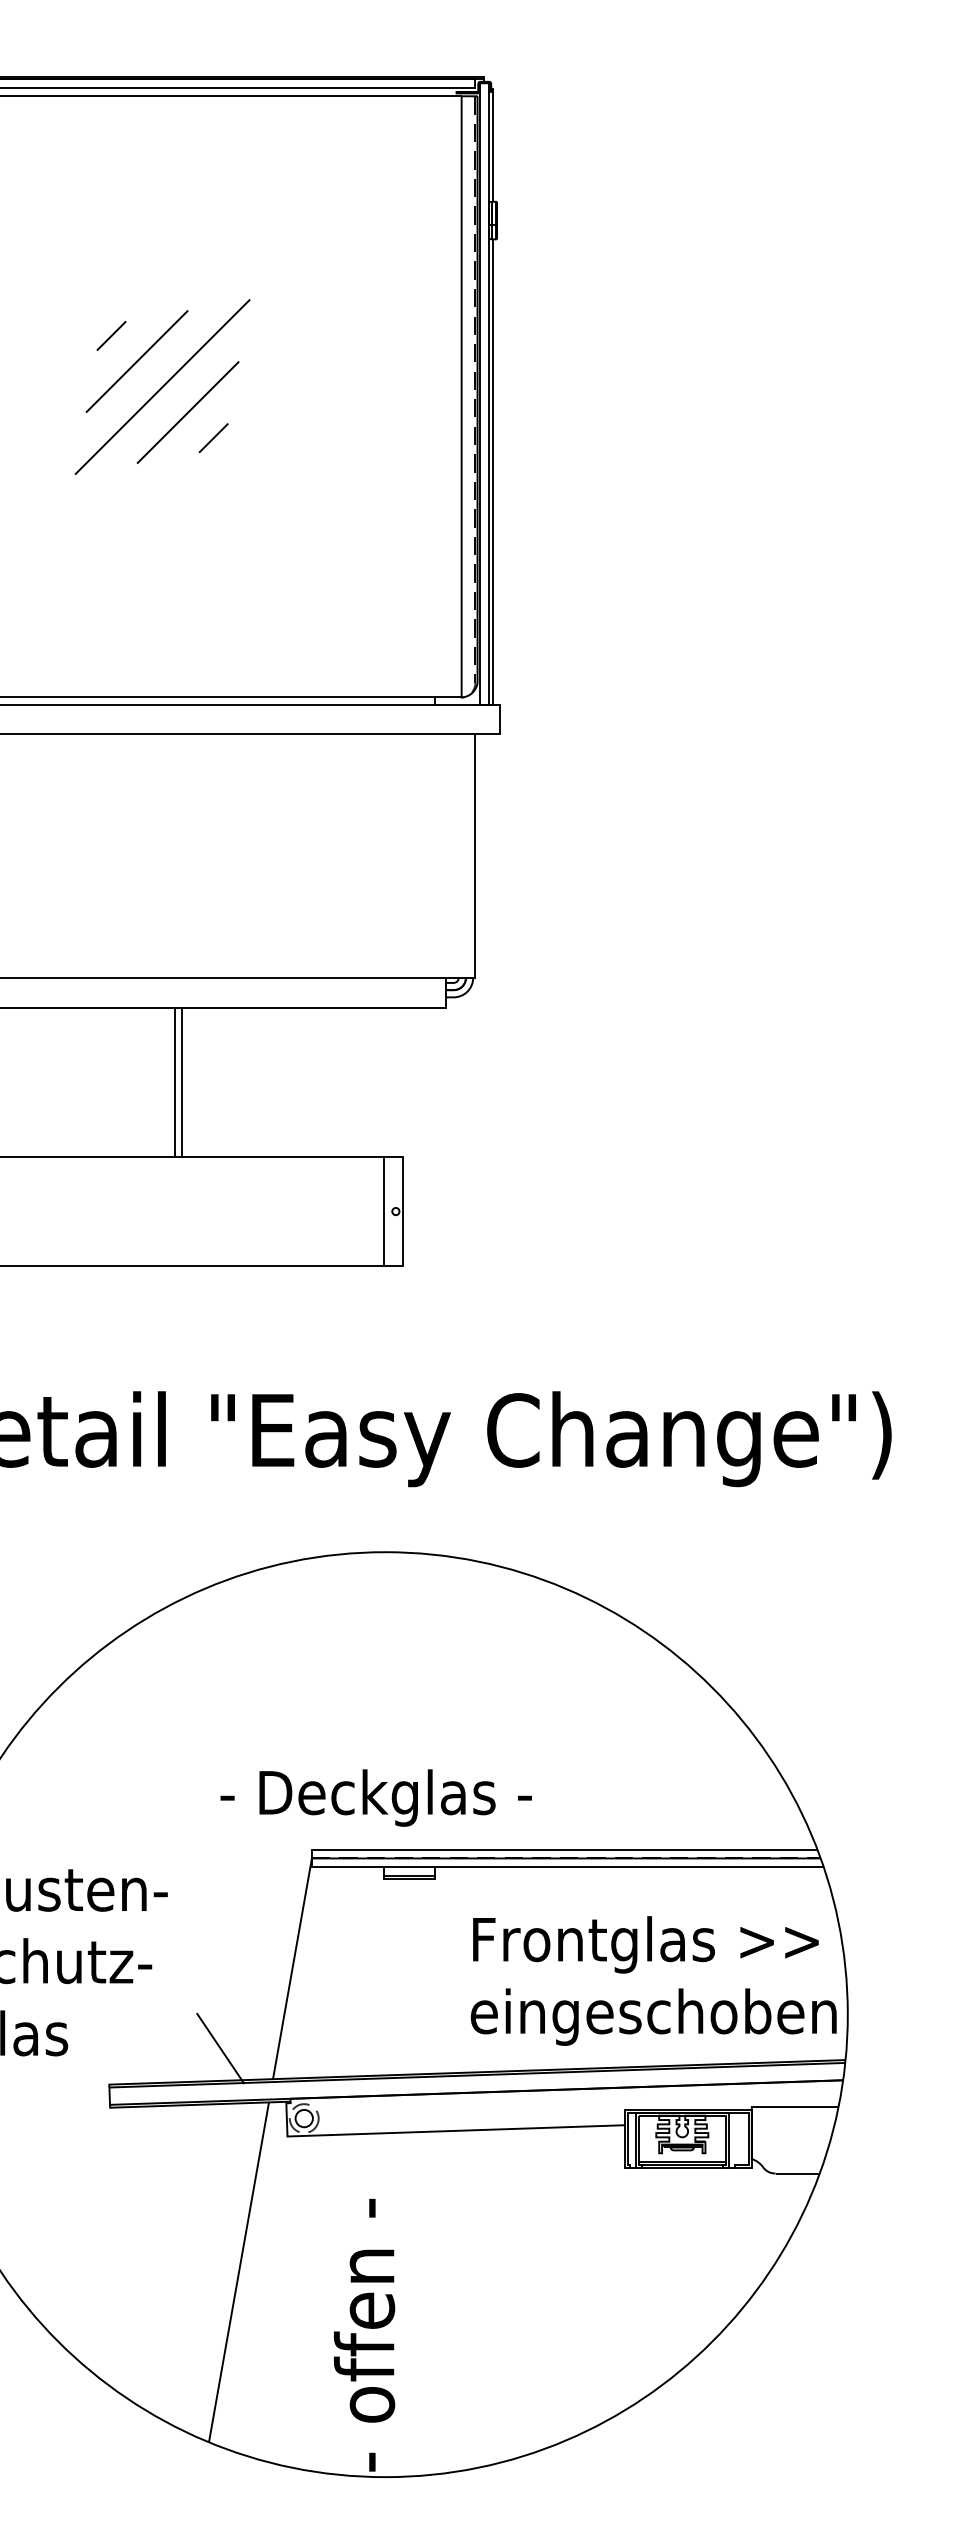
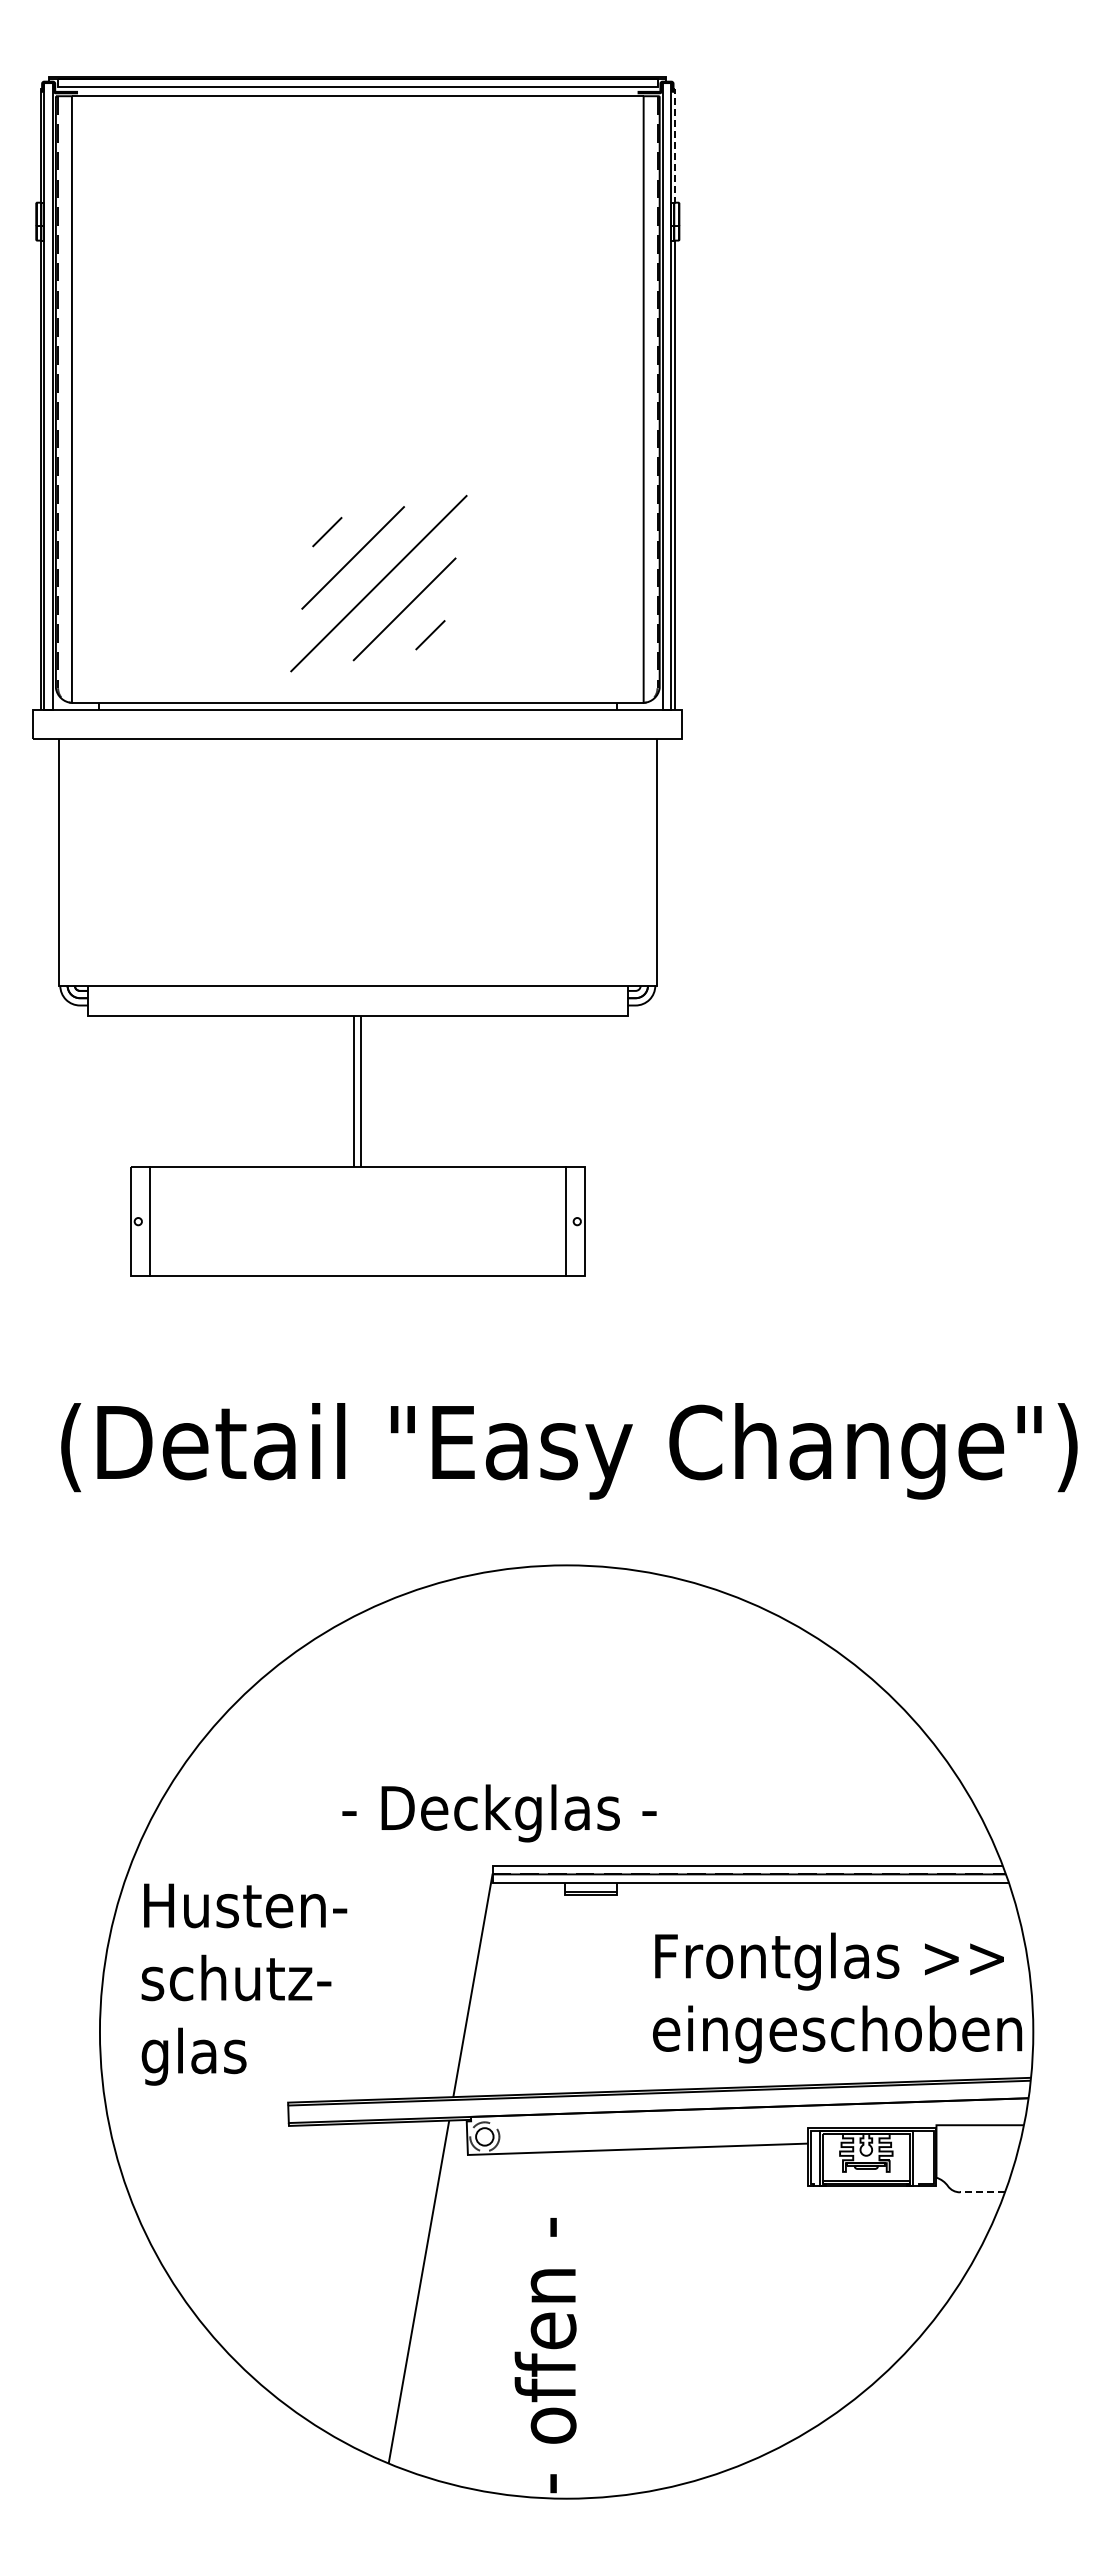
line: (493, 144) -> (675, 144), solid -> dashed
part: (162, 386) -> (378, 583), moved
text: (376, 1798) -> (499, 1813), moved
line: (220, 2048) -> (400, 2066), removed
line: (797, 2173) -> (982, 2192), solid -> dashed

